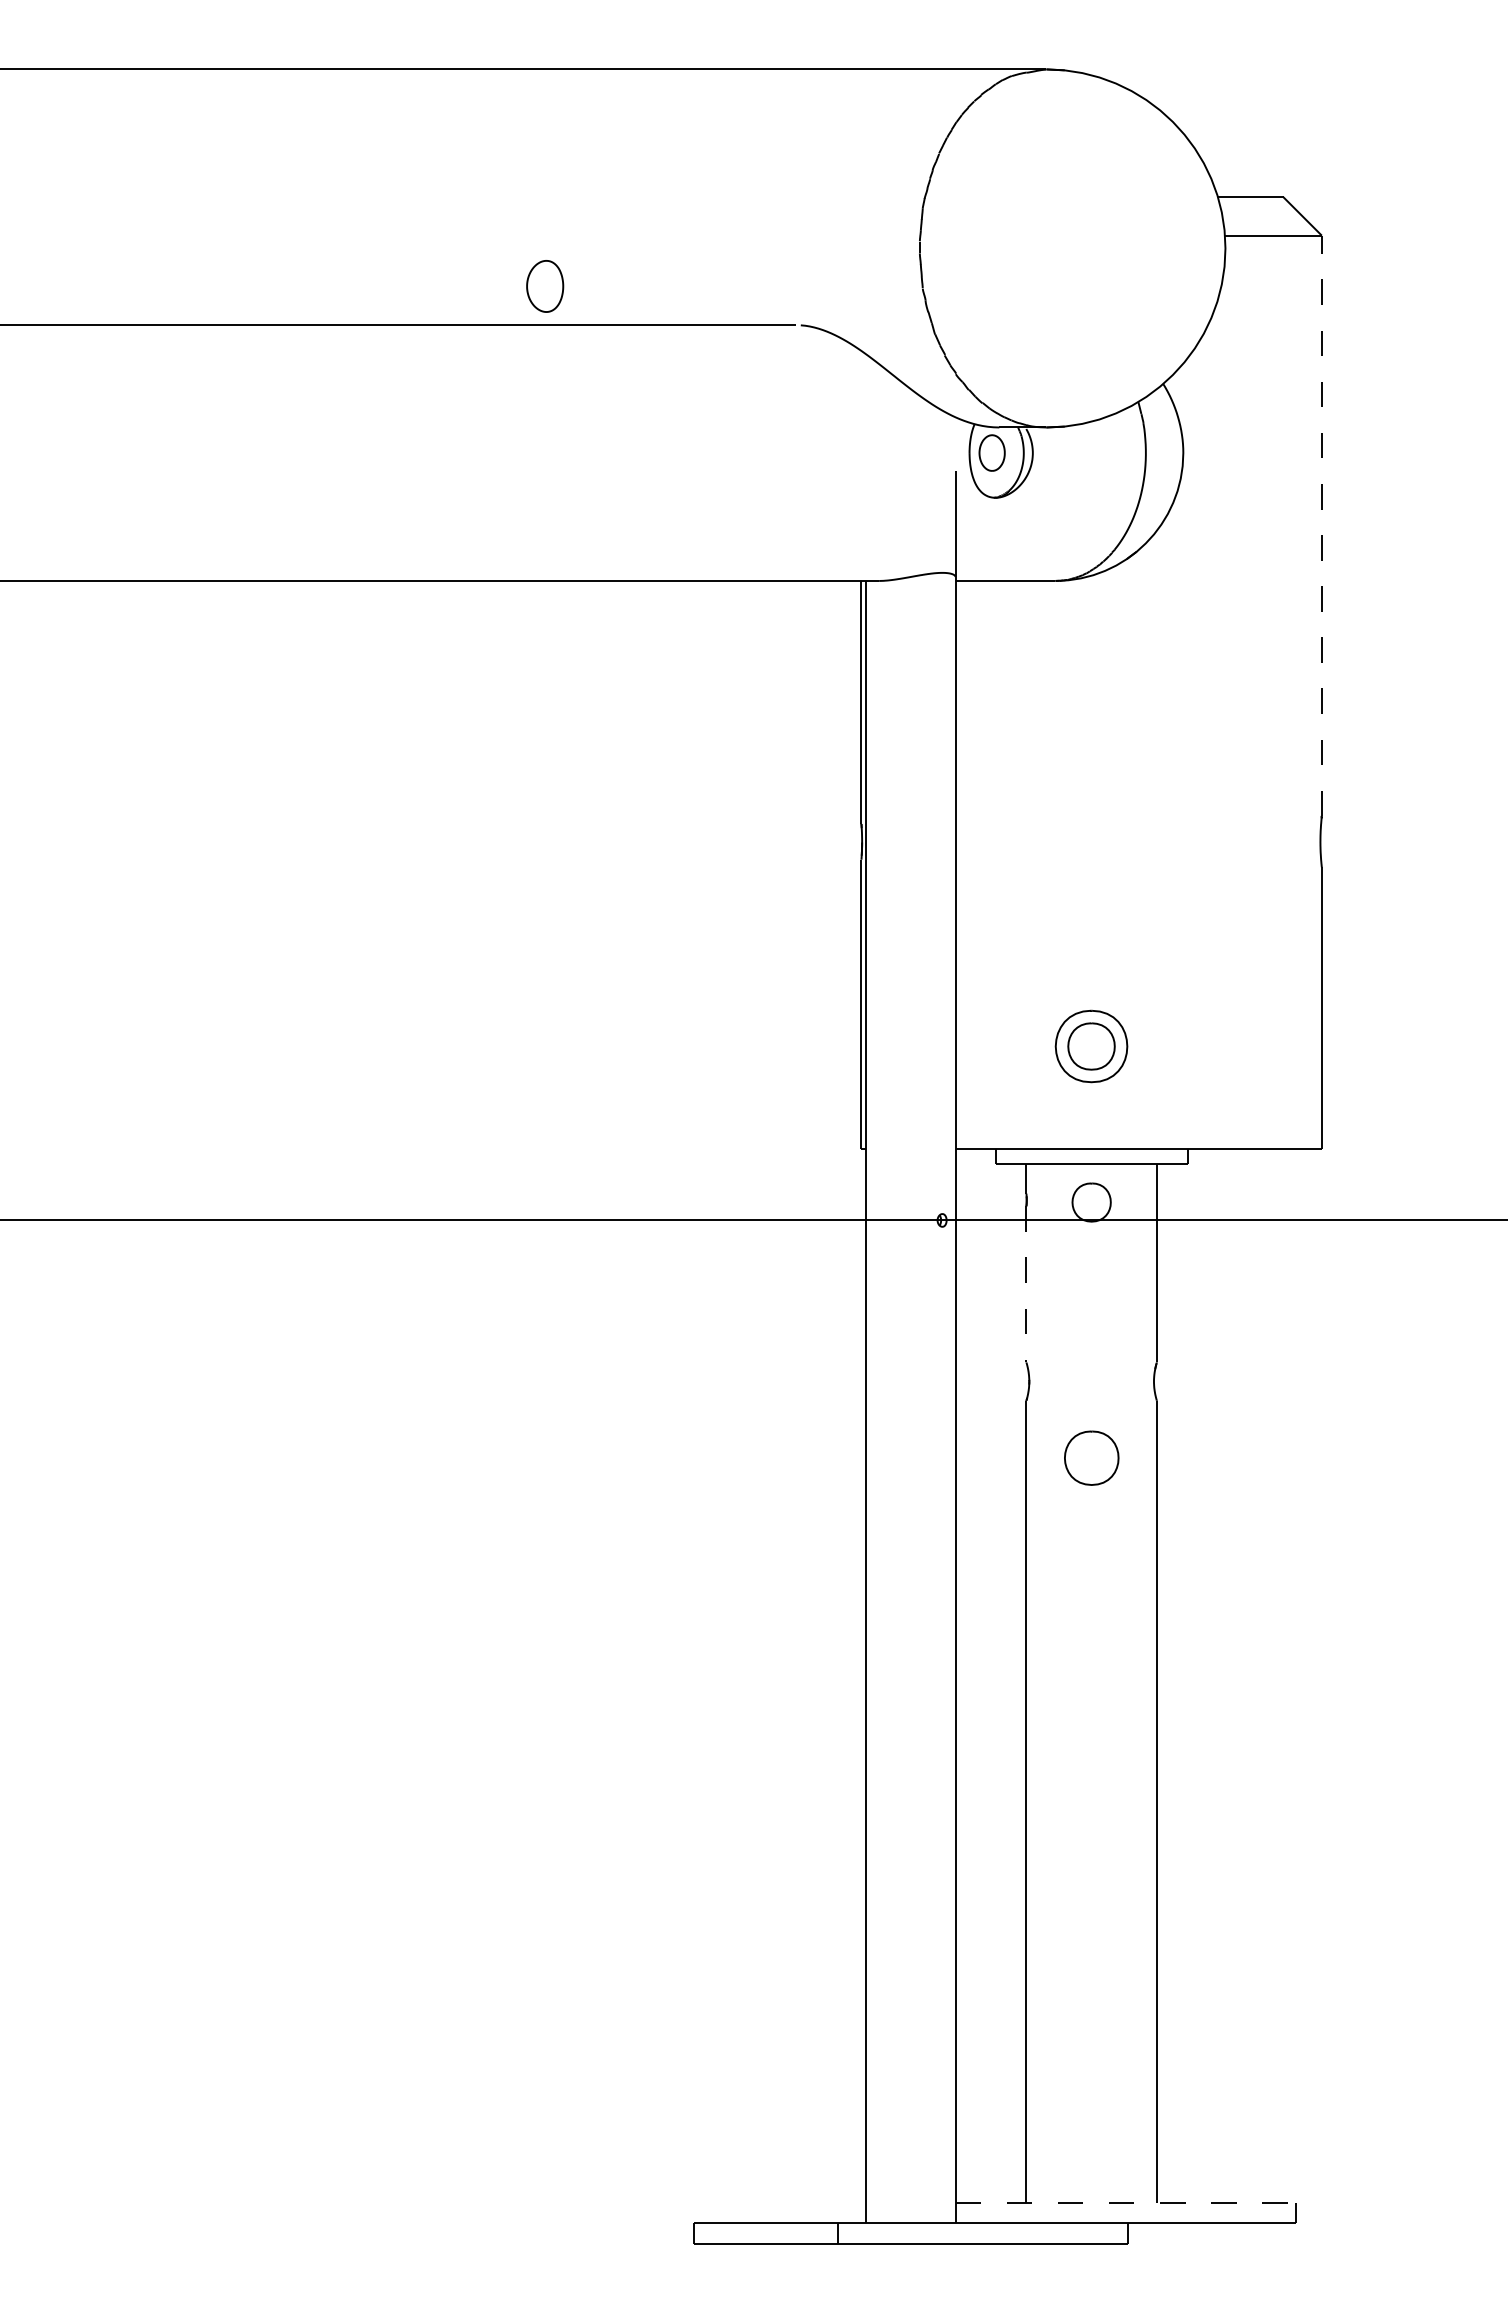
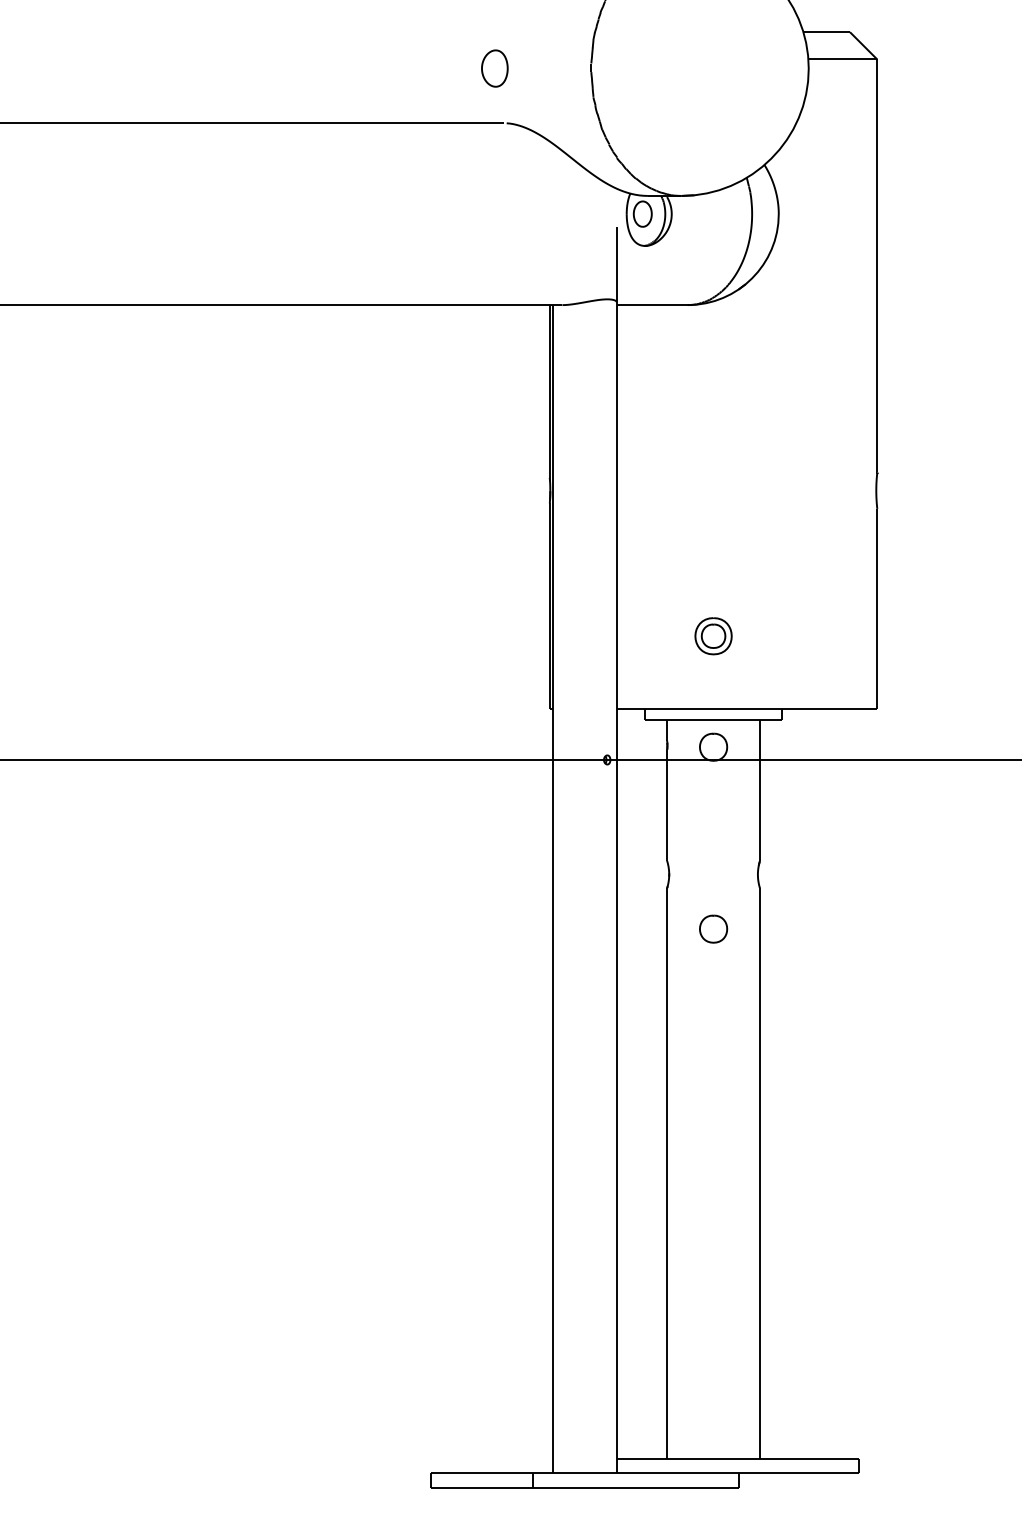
part: (545, 286) -> (495, 68), moved
line: (1321, 525) -> (877, 265), dashed -> solid
part: (1091, 1046) -> (713, 636), size x0.71
line: (1026, 1284) -> (667, 805), dashed -> solid
part: (1091, 1458) -> (713, 929), size x0.71
line: (1126, 2202) -> (738, 1458), dashed -> solid

